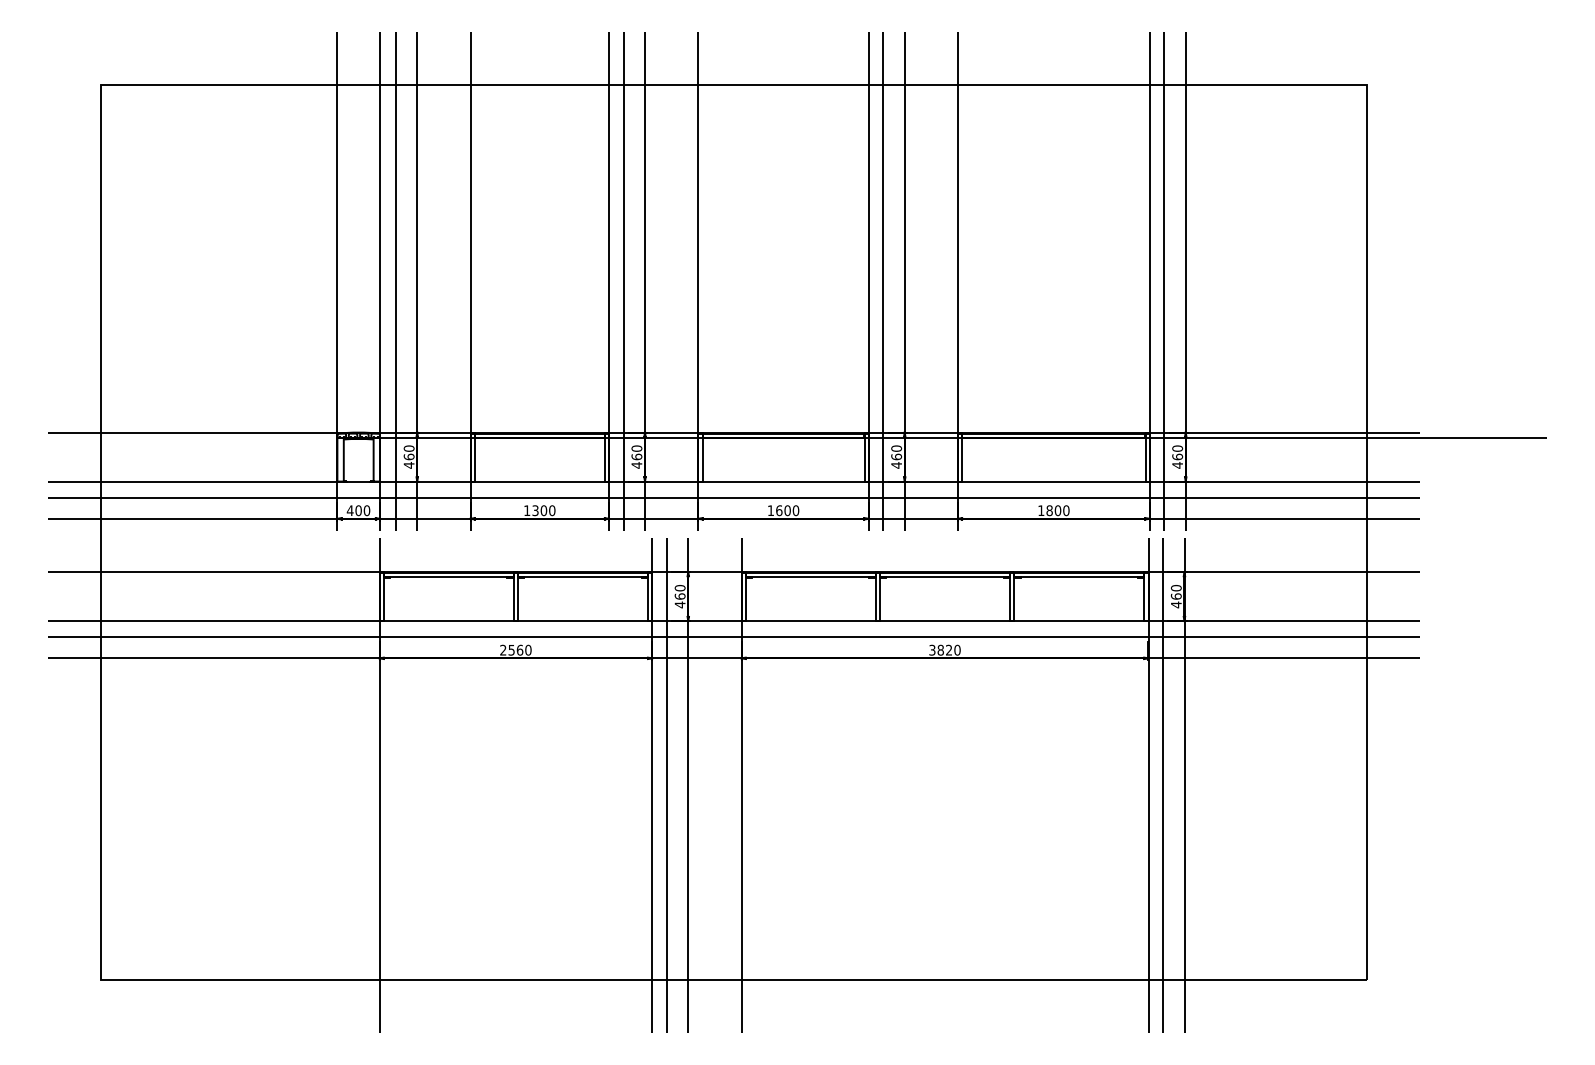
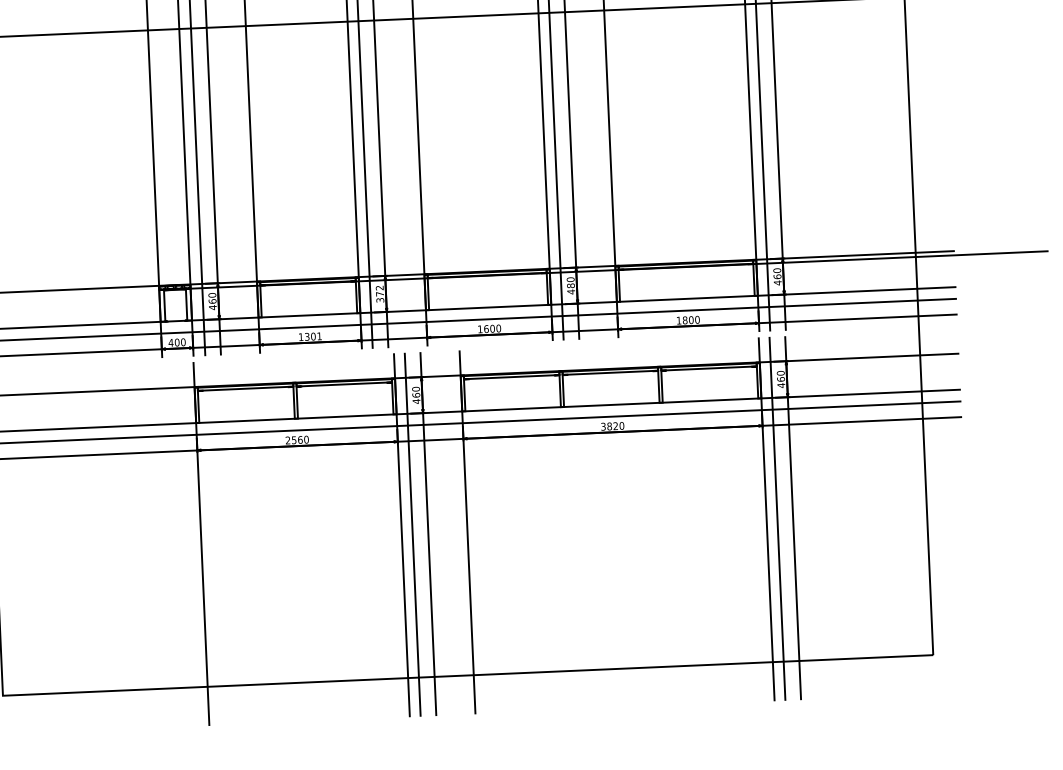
text: (636, 456) -> (379, 293), 460 -> 372
text: (896, 456) -> (570, 285), 460 -> 480
text: (552, 510) -> (319, 336), 1300 -> 1301

